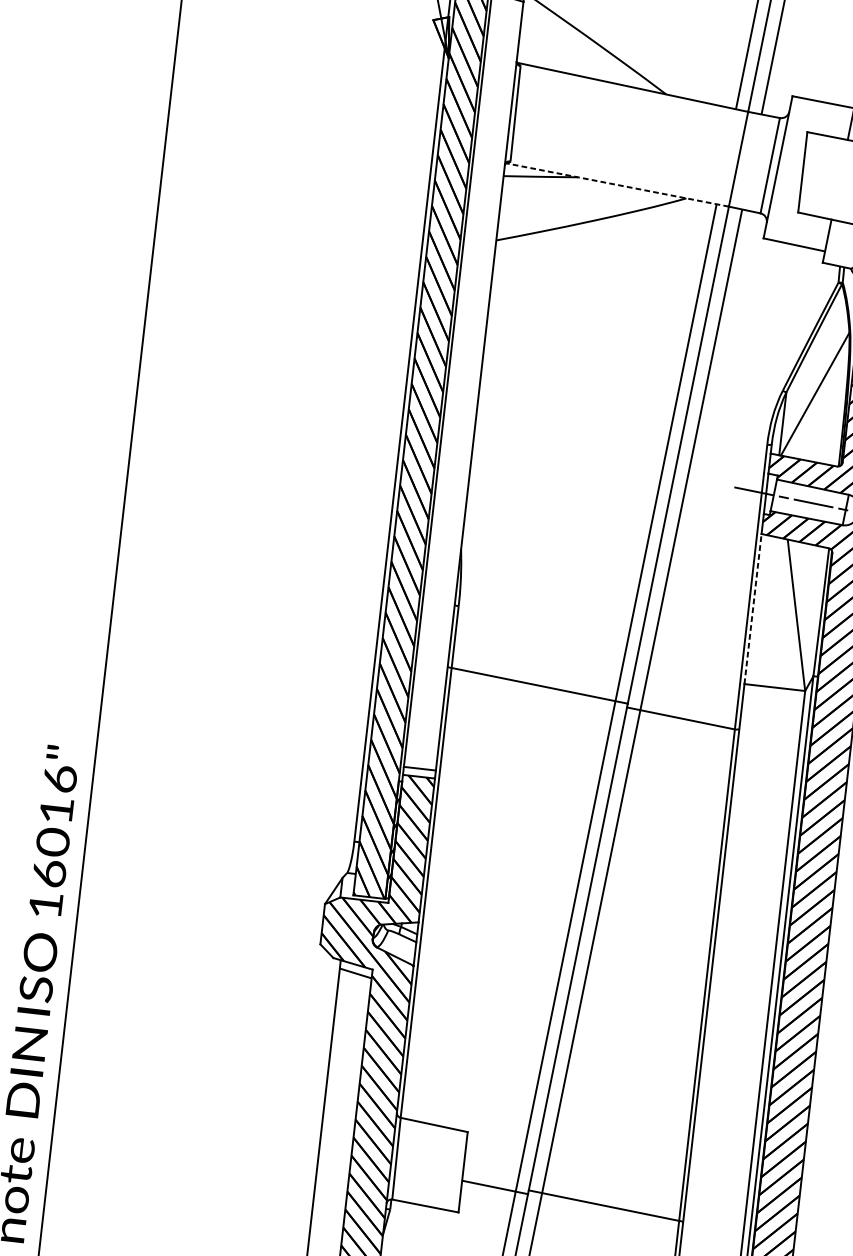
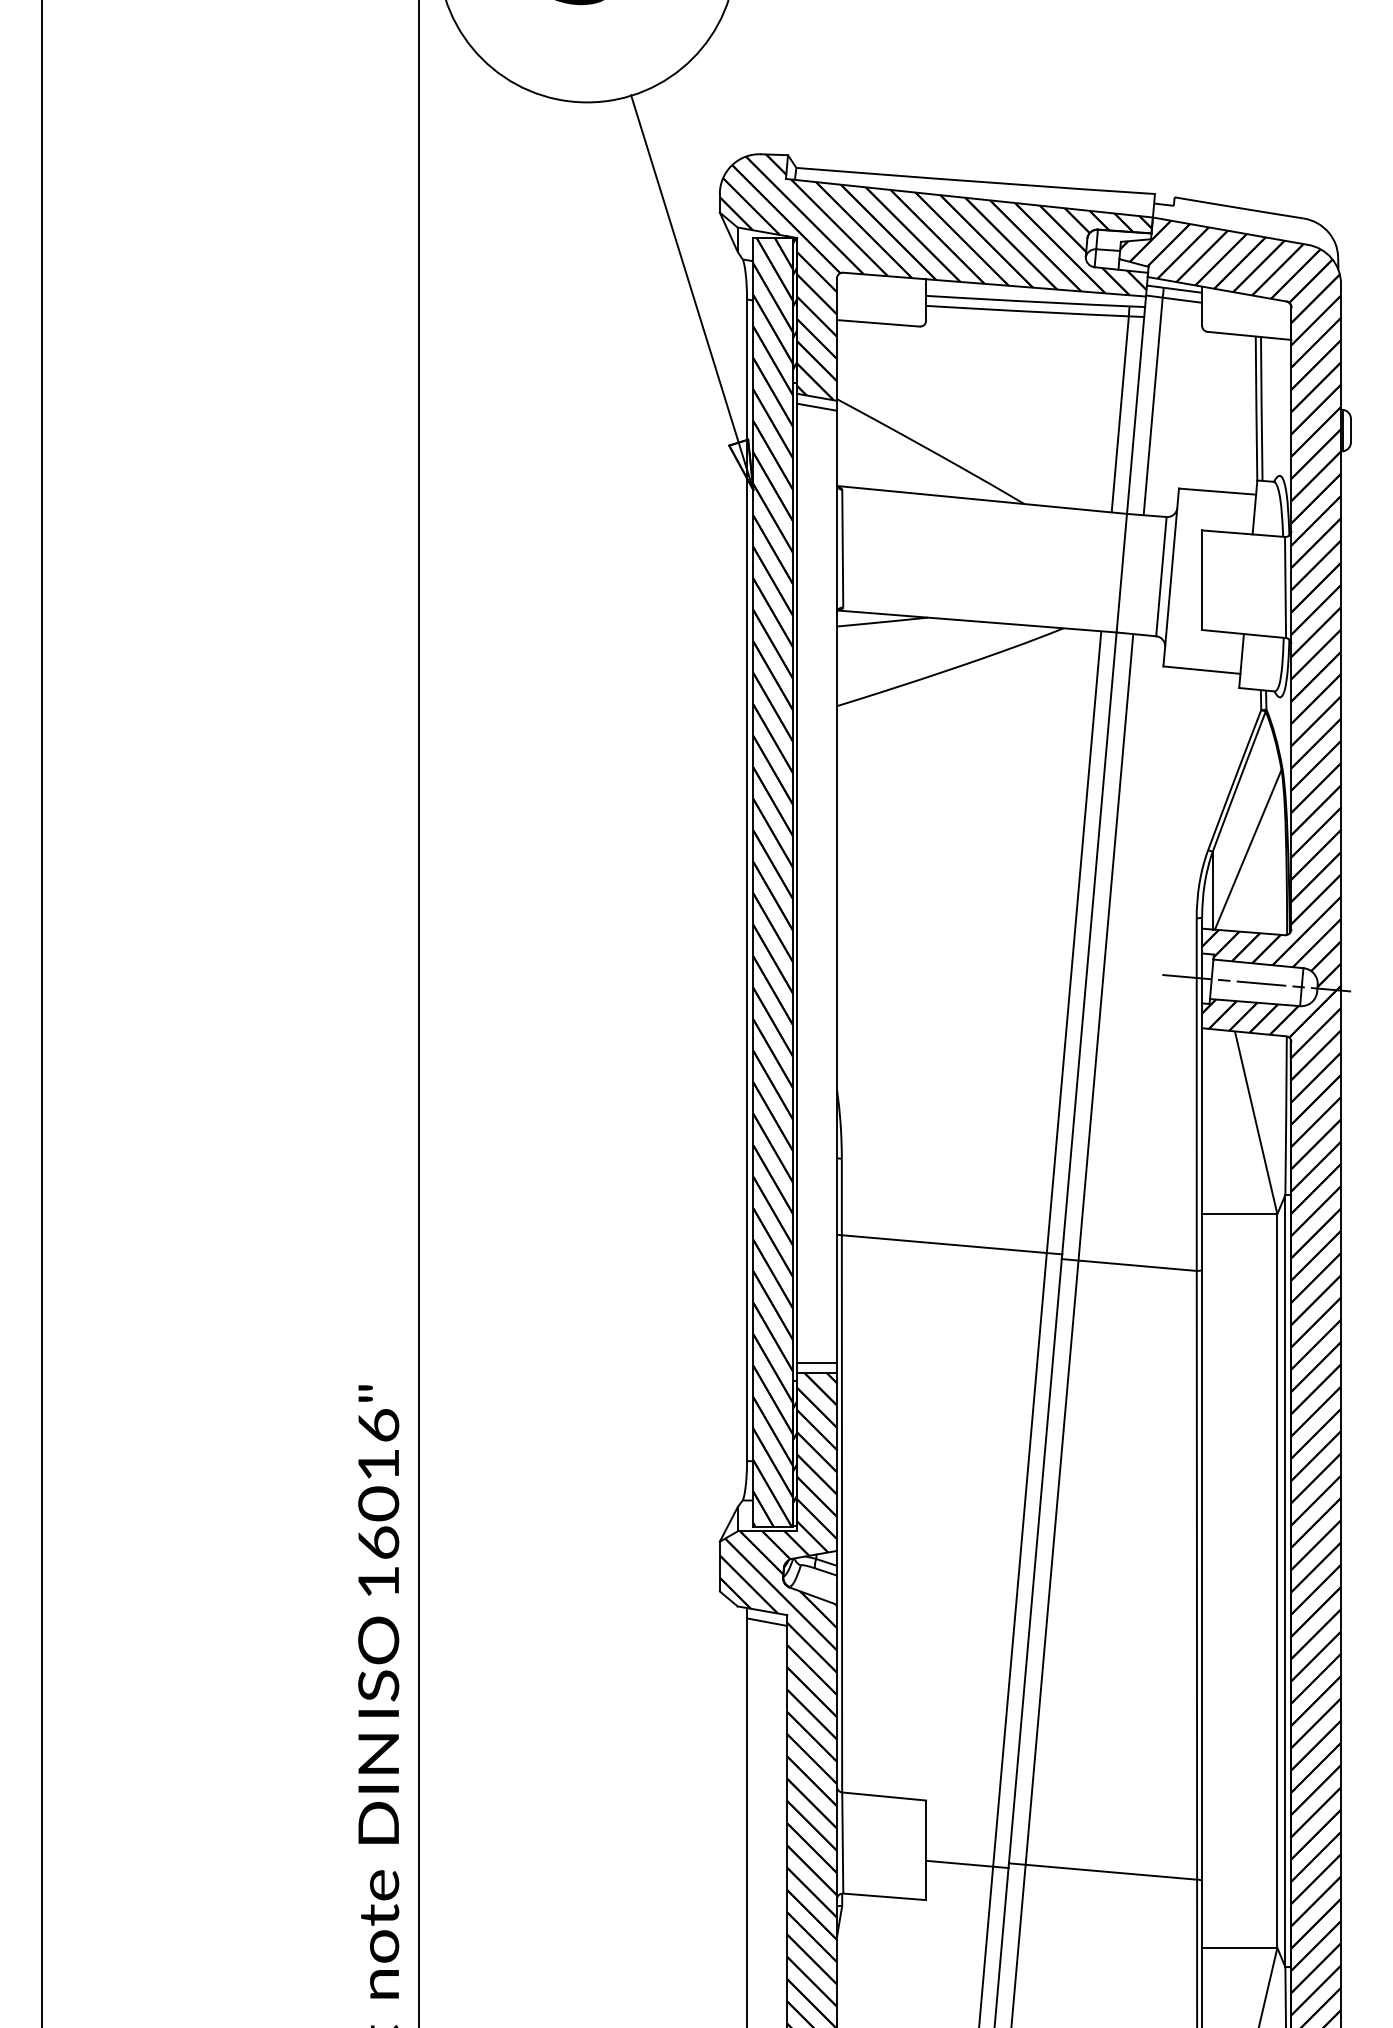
line: (617, 184) -> (977, 621), dashed -> solid
line: (753, 609) -> (1202, 1121), dashed -> solid

